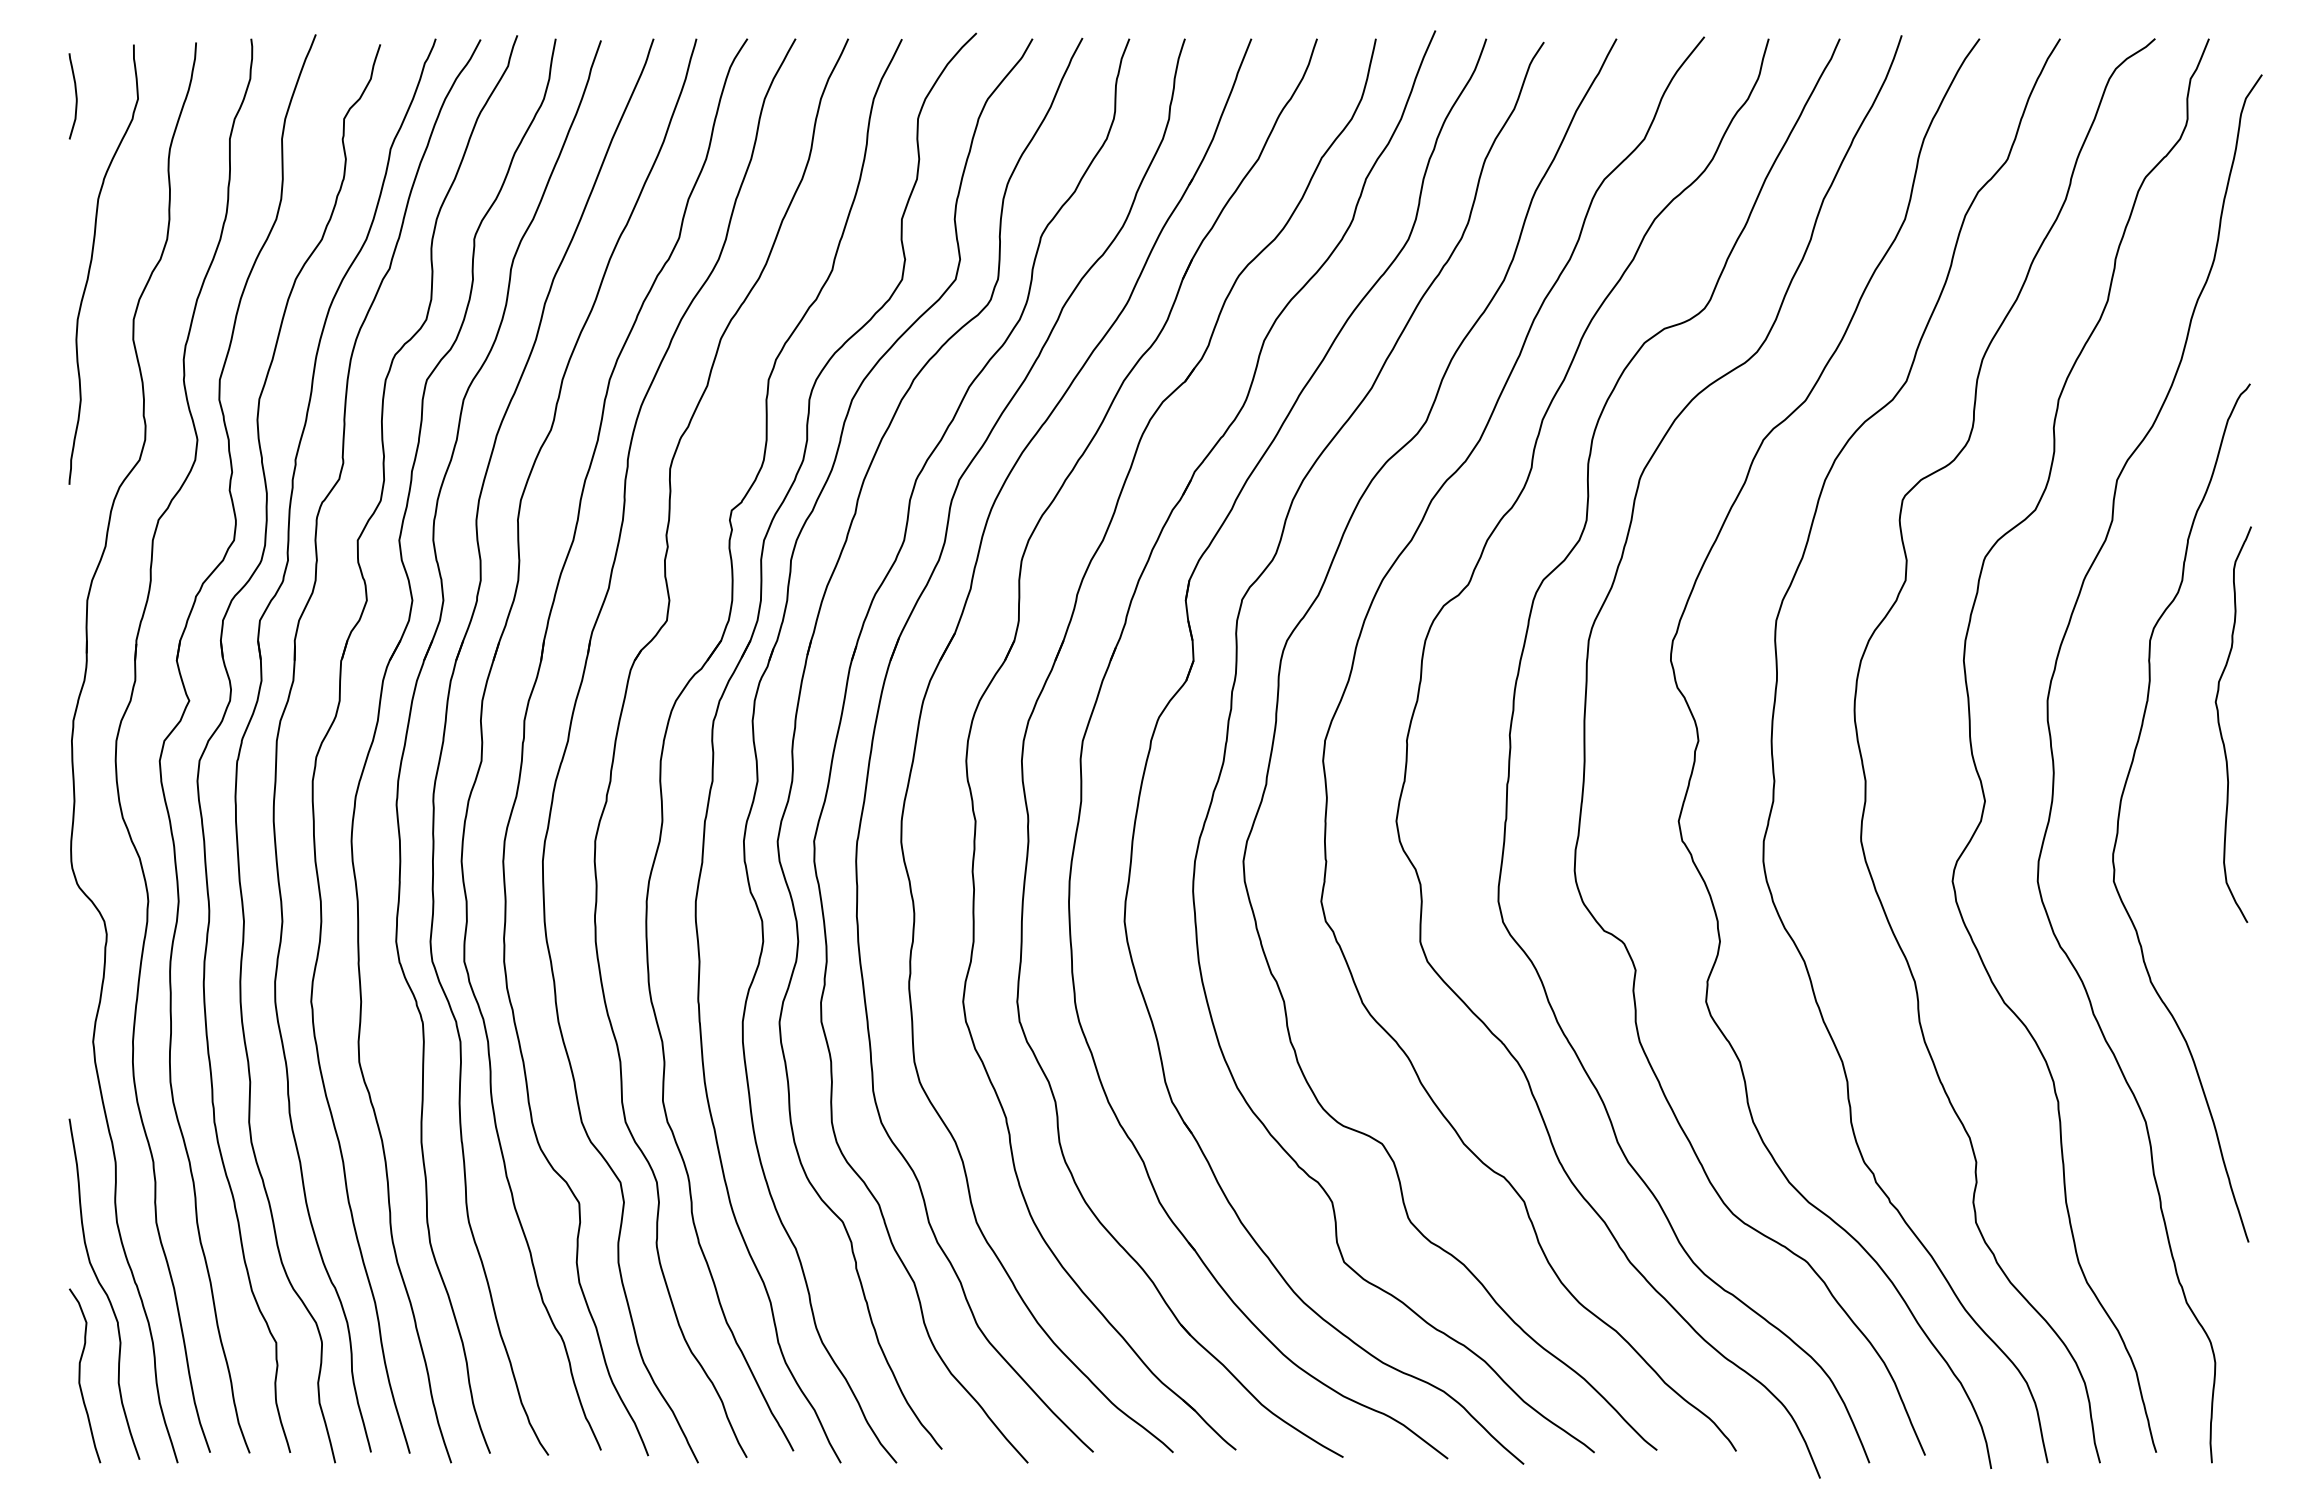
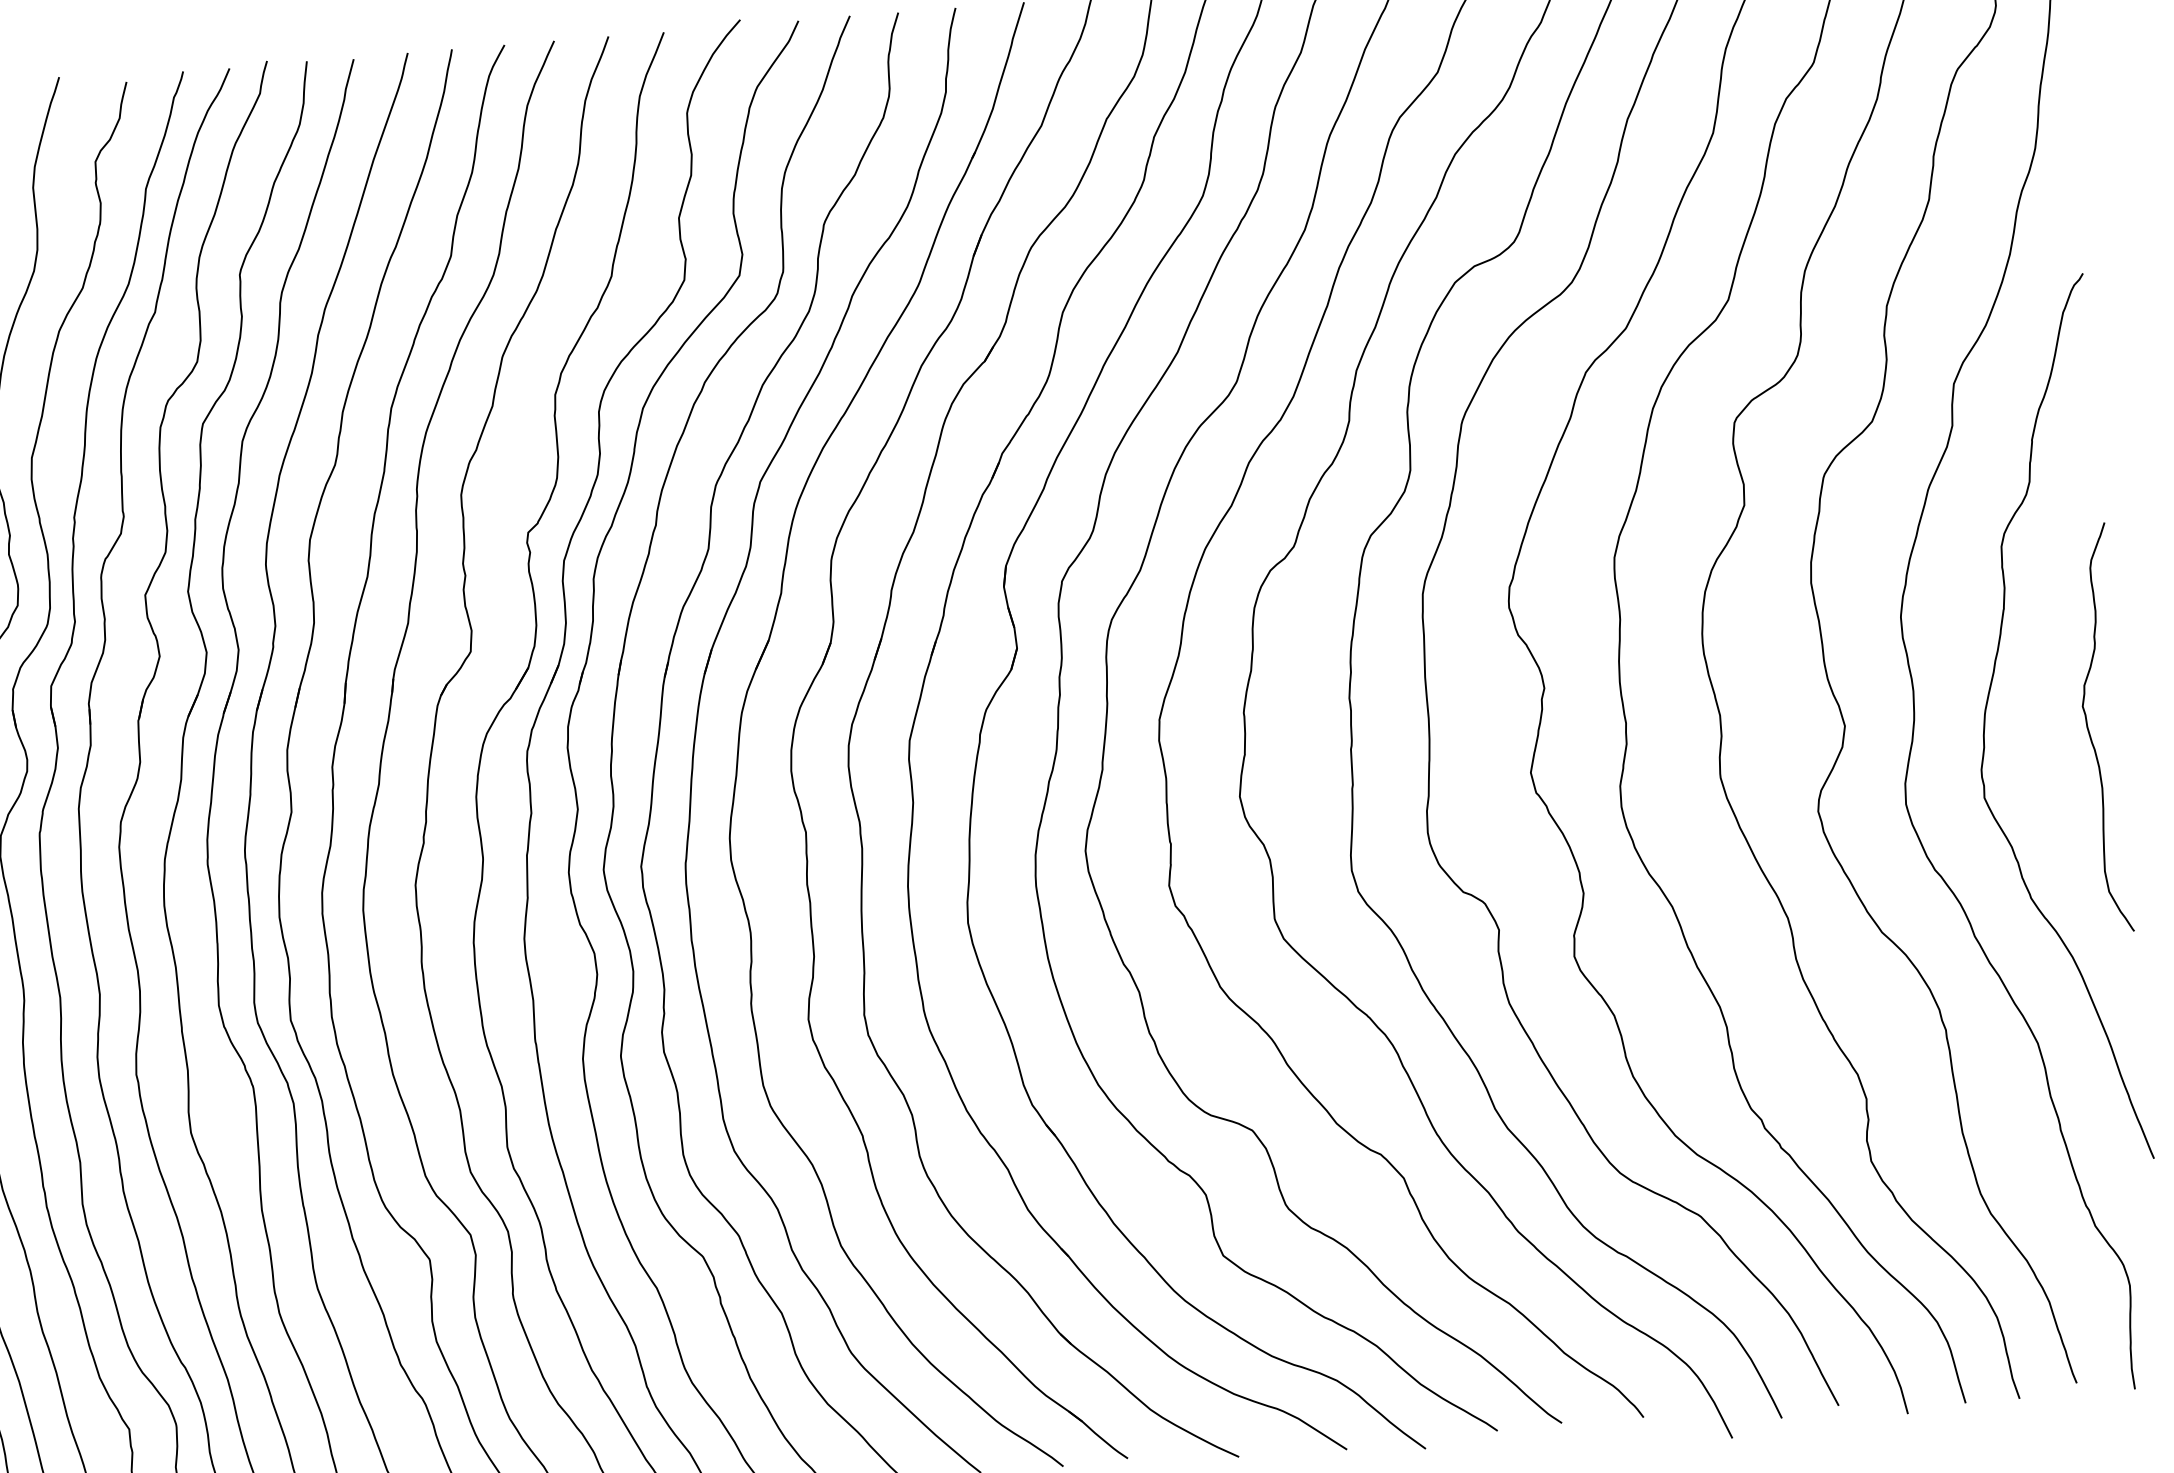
curve: (2220, 725) -> (2089, 730), moved

